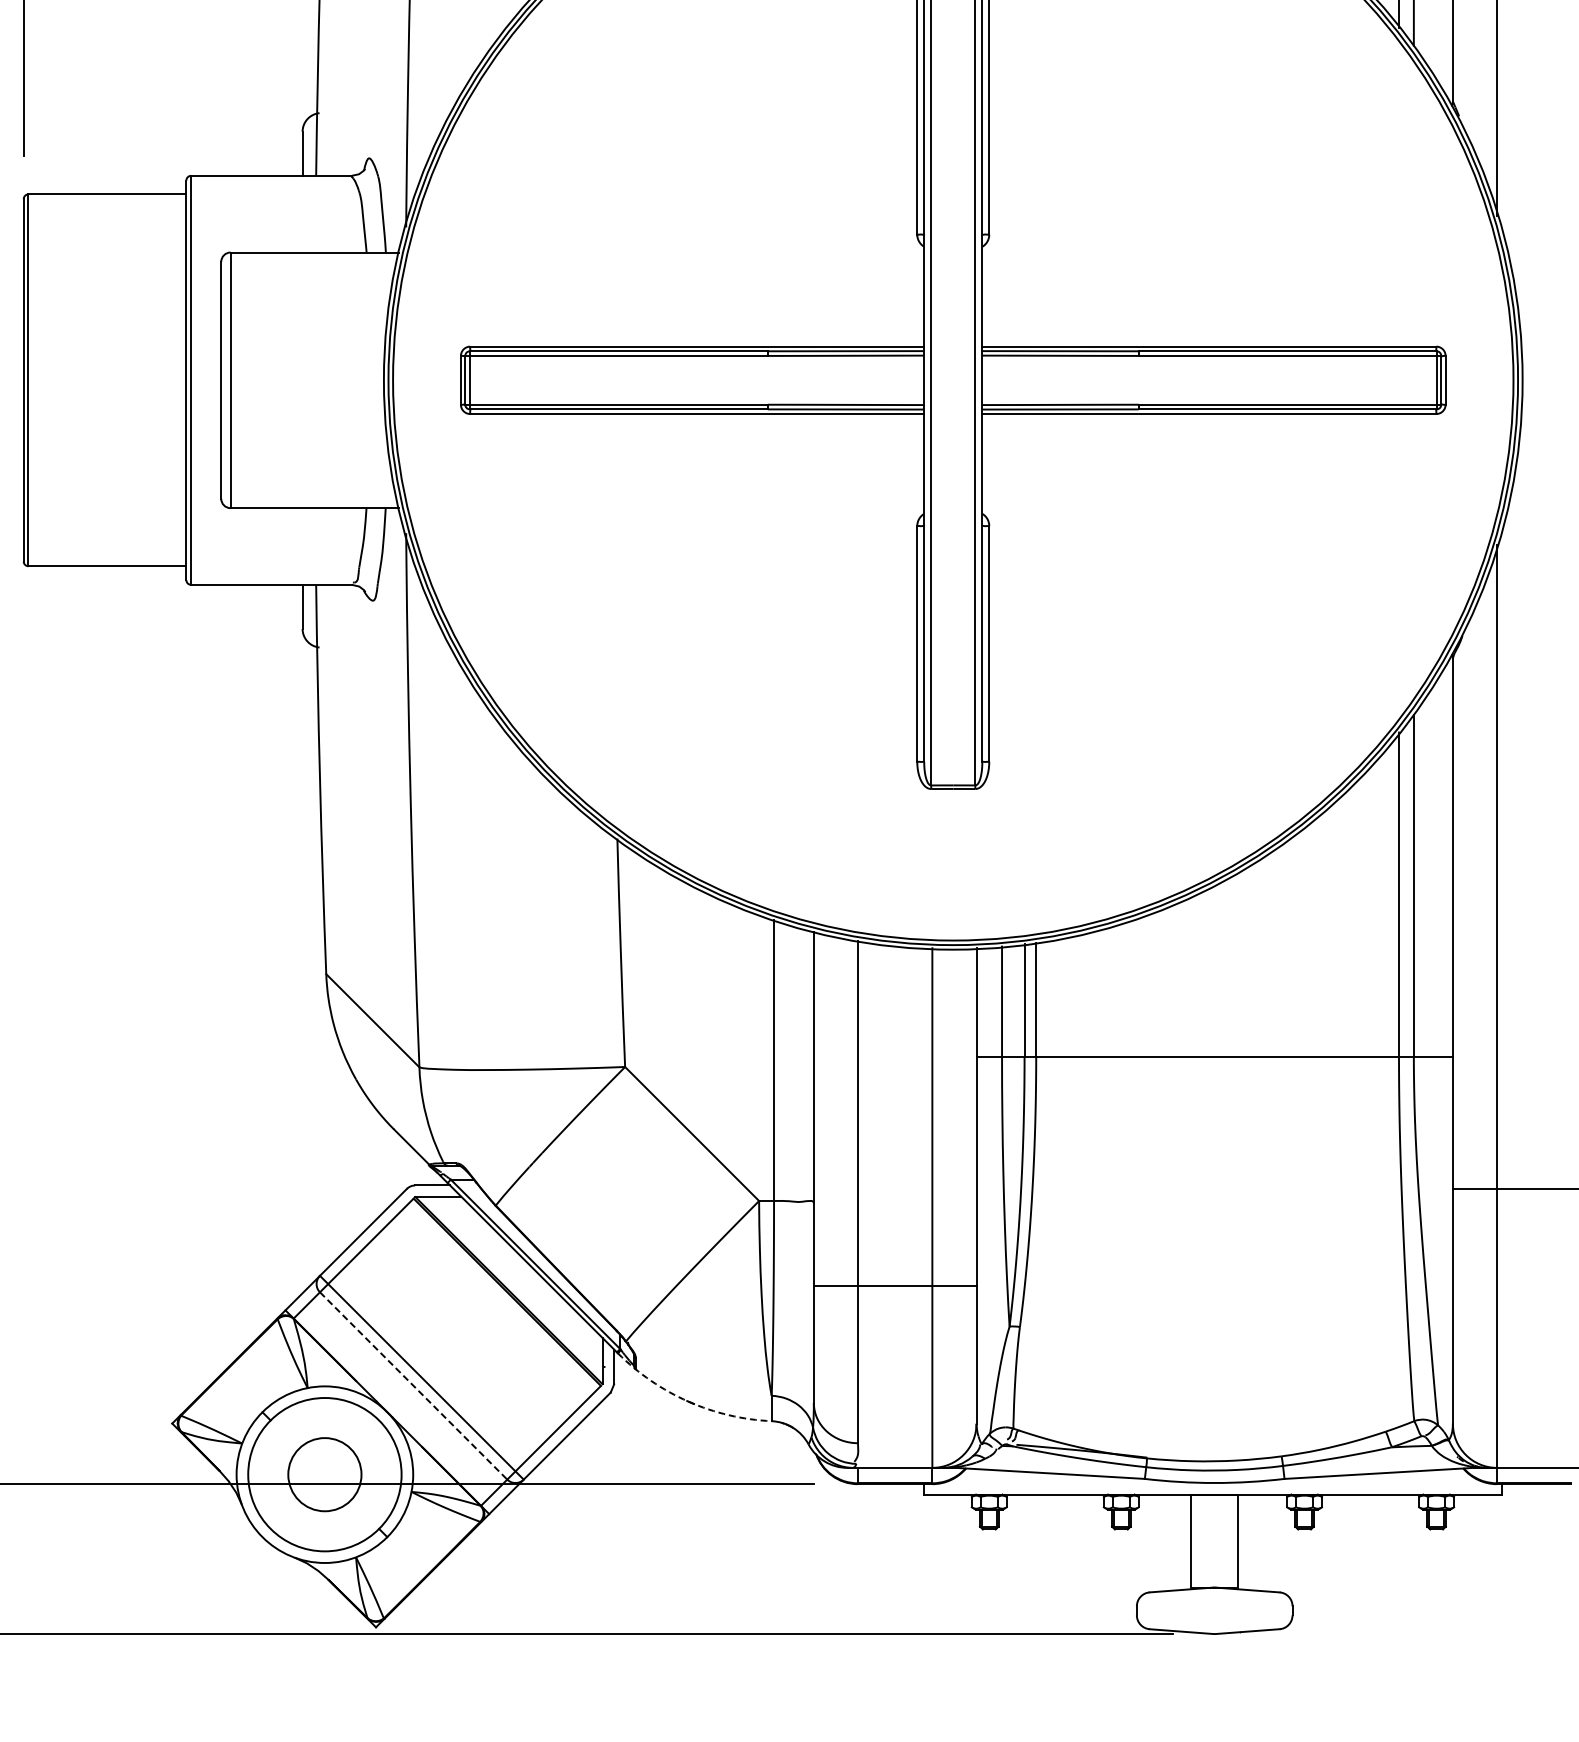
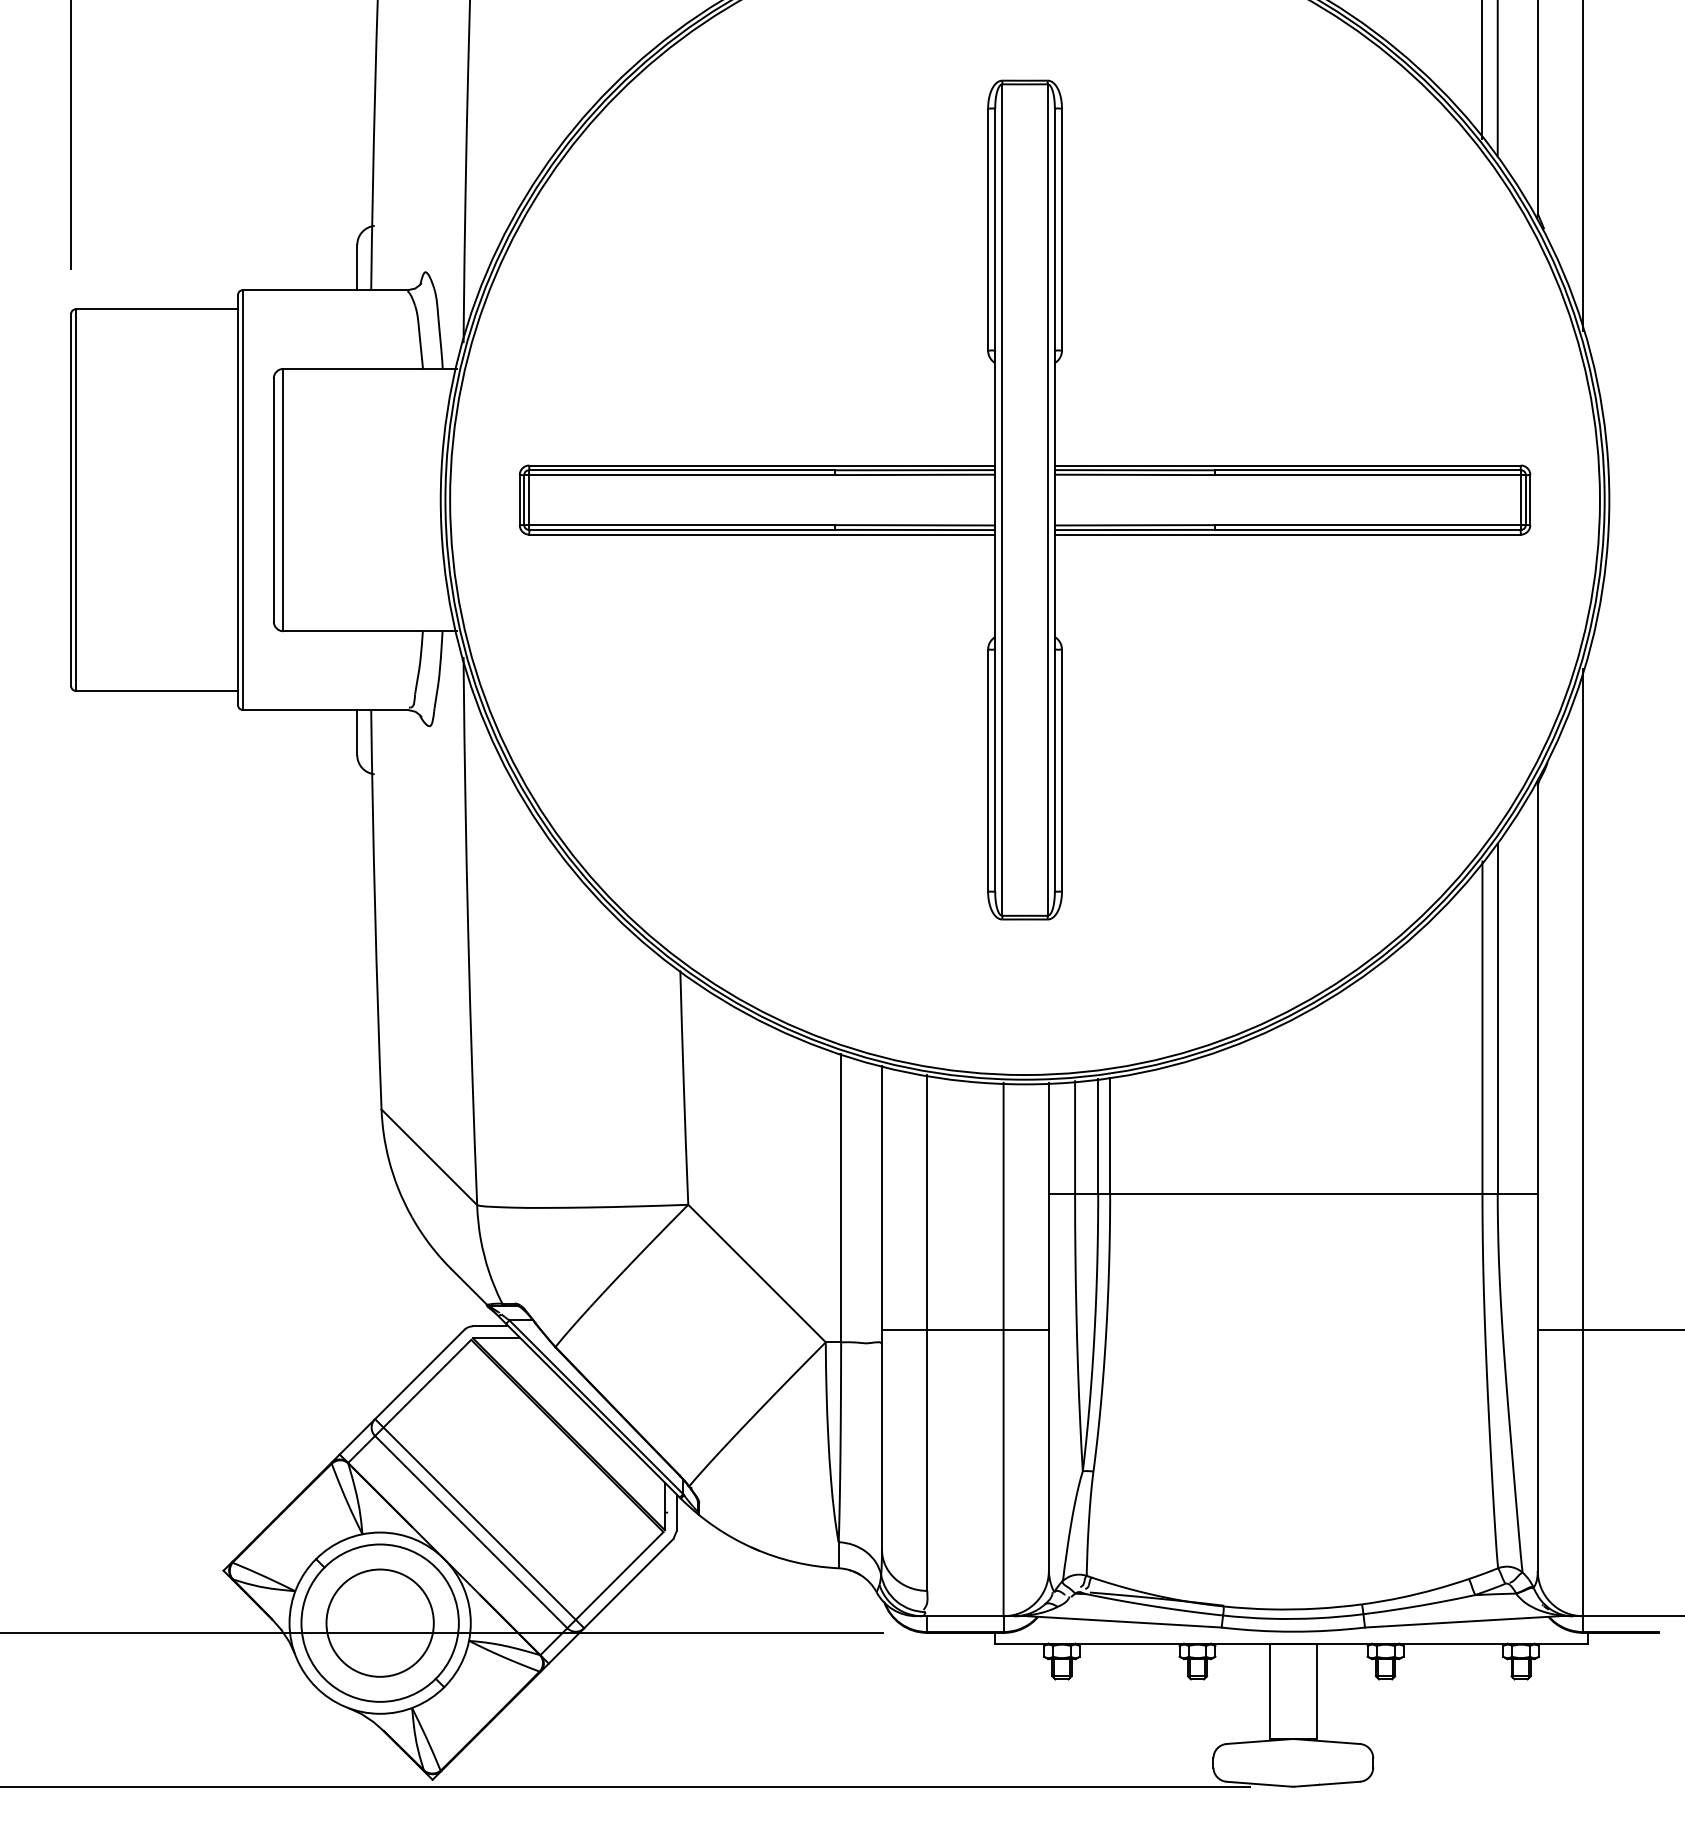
line: (894, 1285) -> (964, 1330), moved
line: (413, 1386) -> (471, 1532), dashed -> solid
arc: (688, 1401) -> (753, 1548), dashed -> solid
circle: (324, 1474) -> (379, 1622), size x1.43

